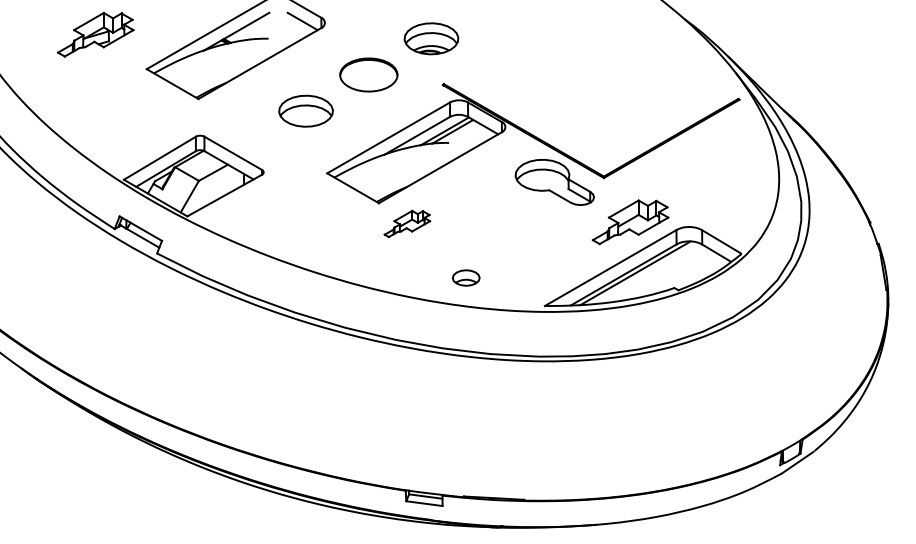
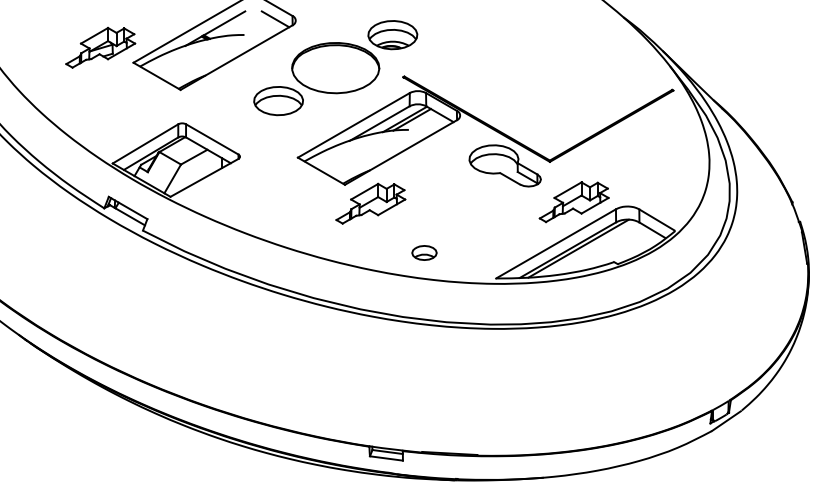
part: (95, 34) -> (100, 47), moved
part: (368, 74) -> (335, 67), size x1.67
part: (407, 223) -> (371, 203), size x1.67

